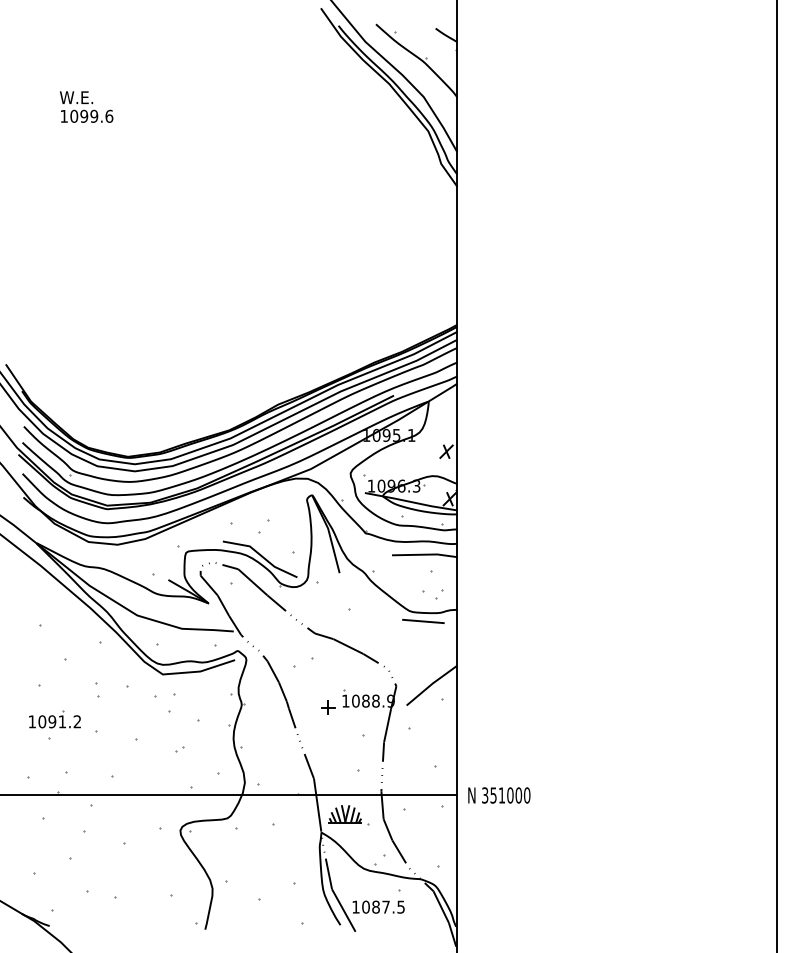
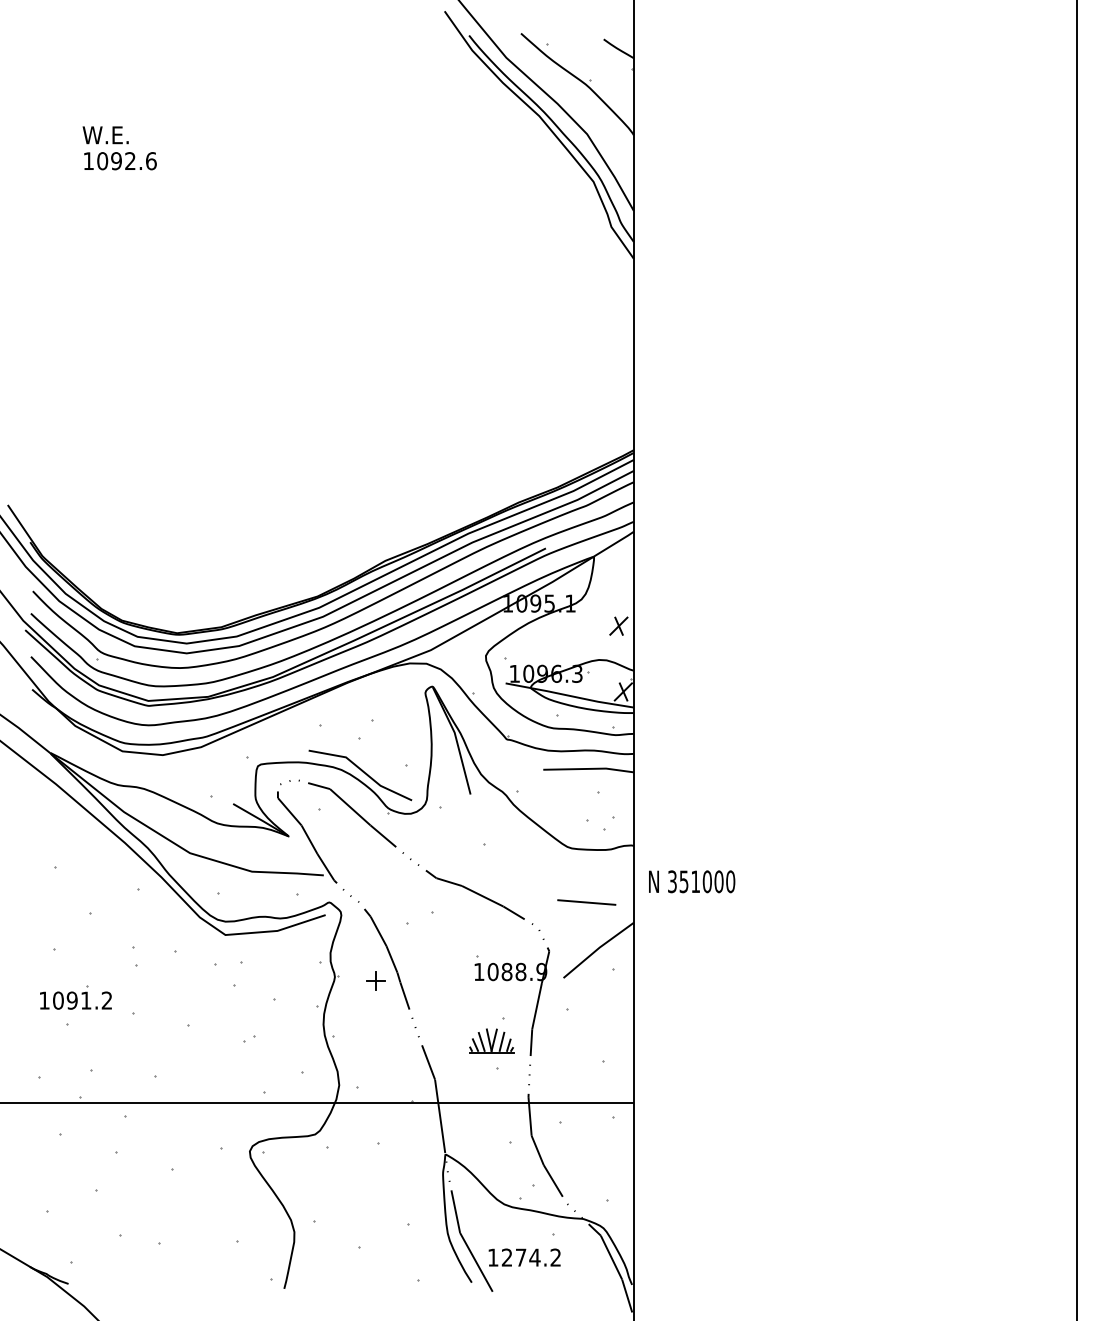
text: (94, 116) -> (130, 161), 1099.6 -> 1092.6
line: (423, 621) -> (586, 902), moved
part: (328, 707) -> (375, 980), moved
text: (499, 795) -> (692, 881), moved
part: (345, 814) -> (491, 1040), moved
text: (382, 907) -> (530, 1257), 1087.5 -> 1274.2

